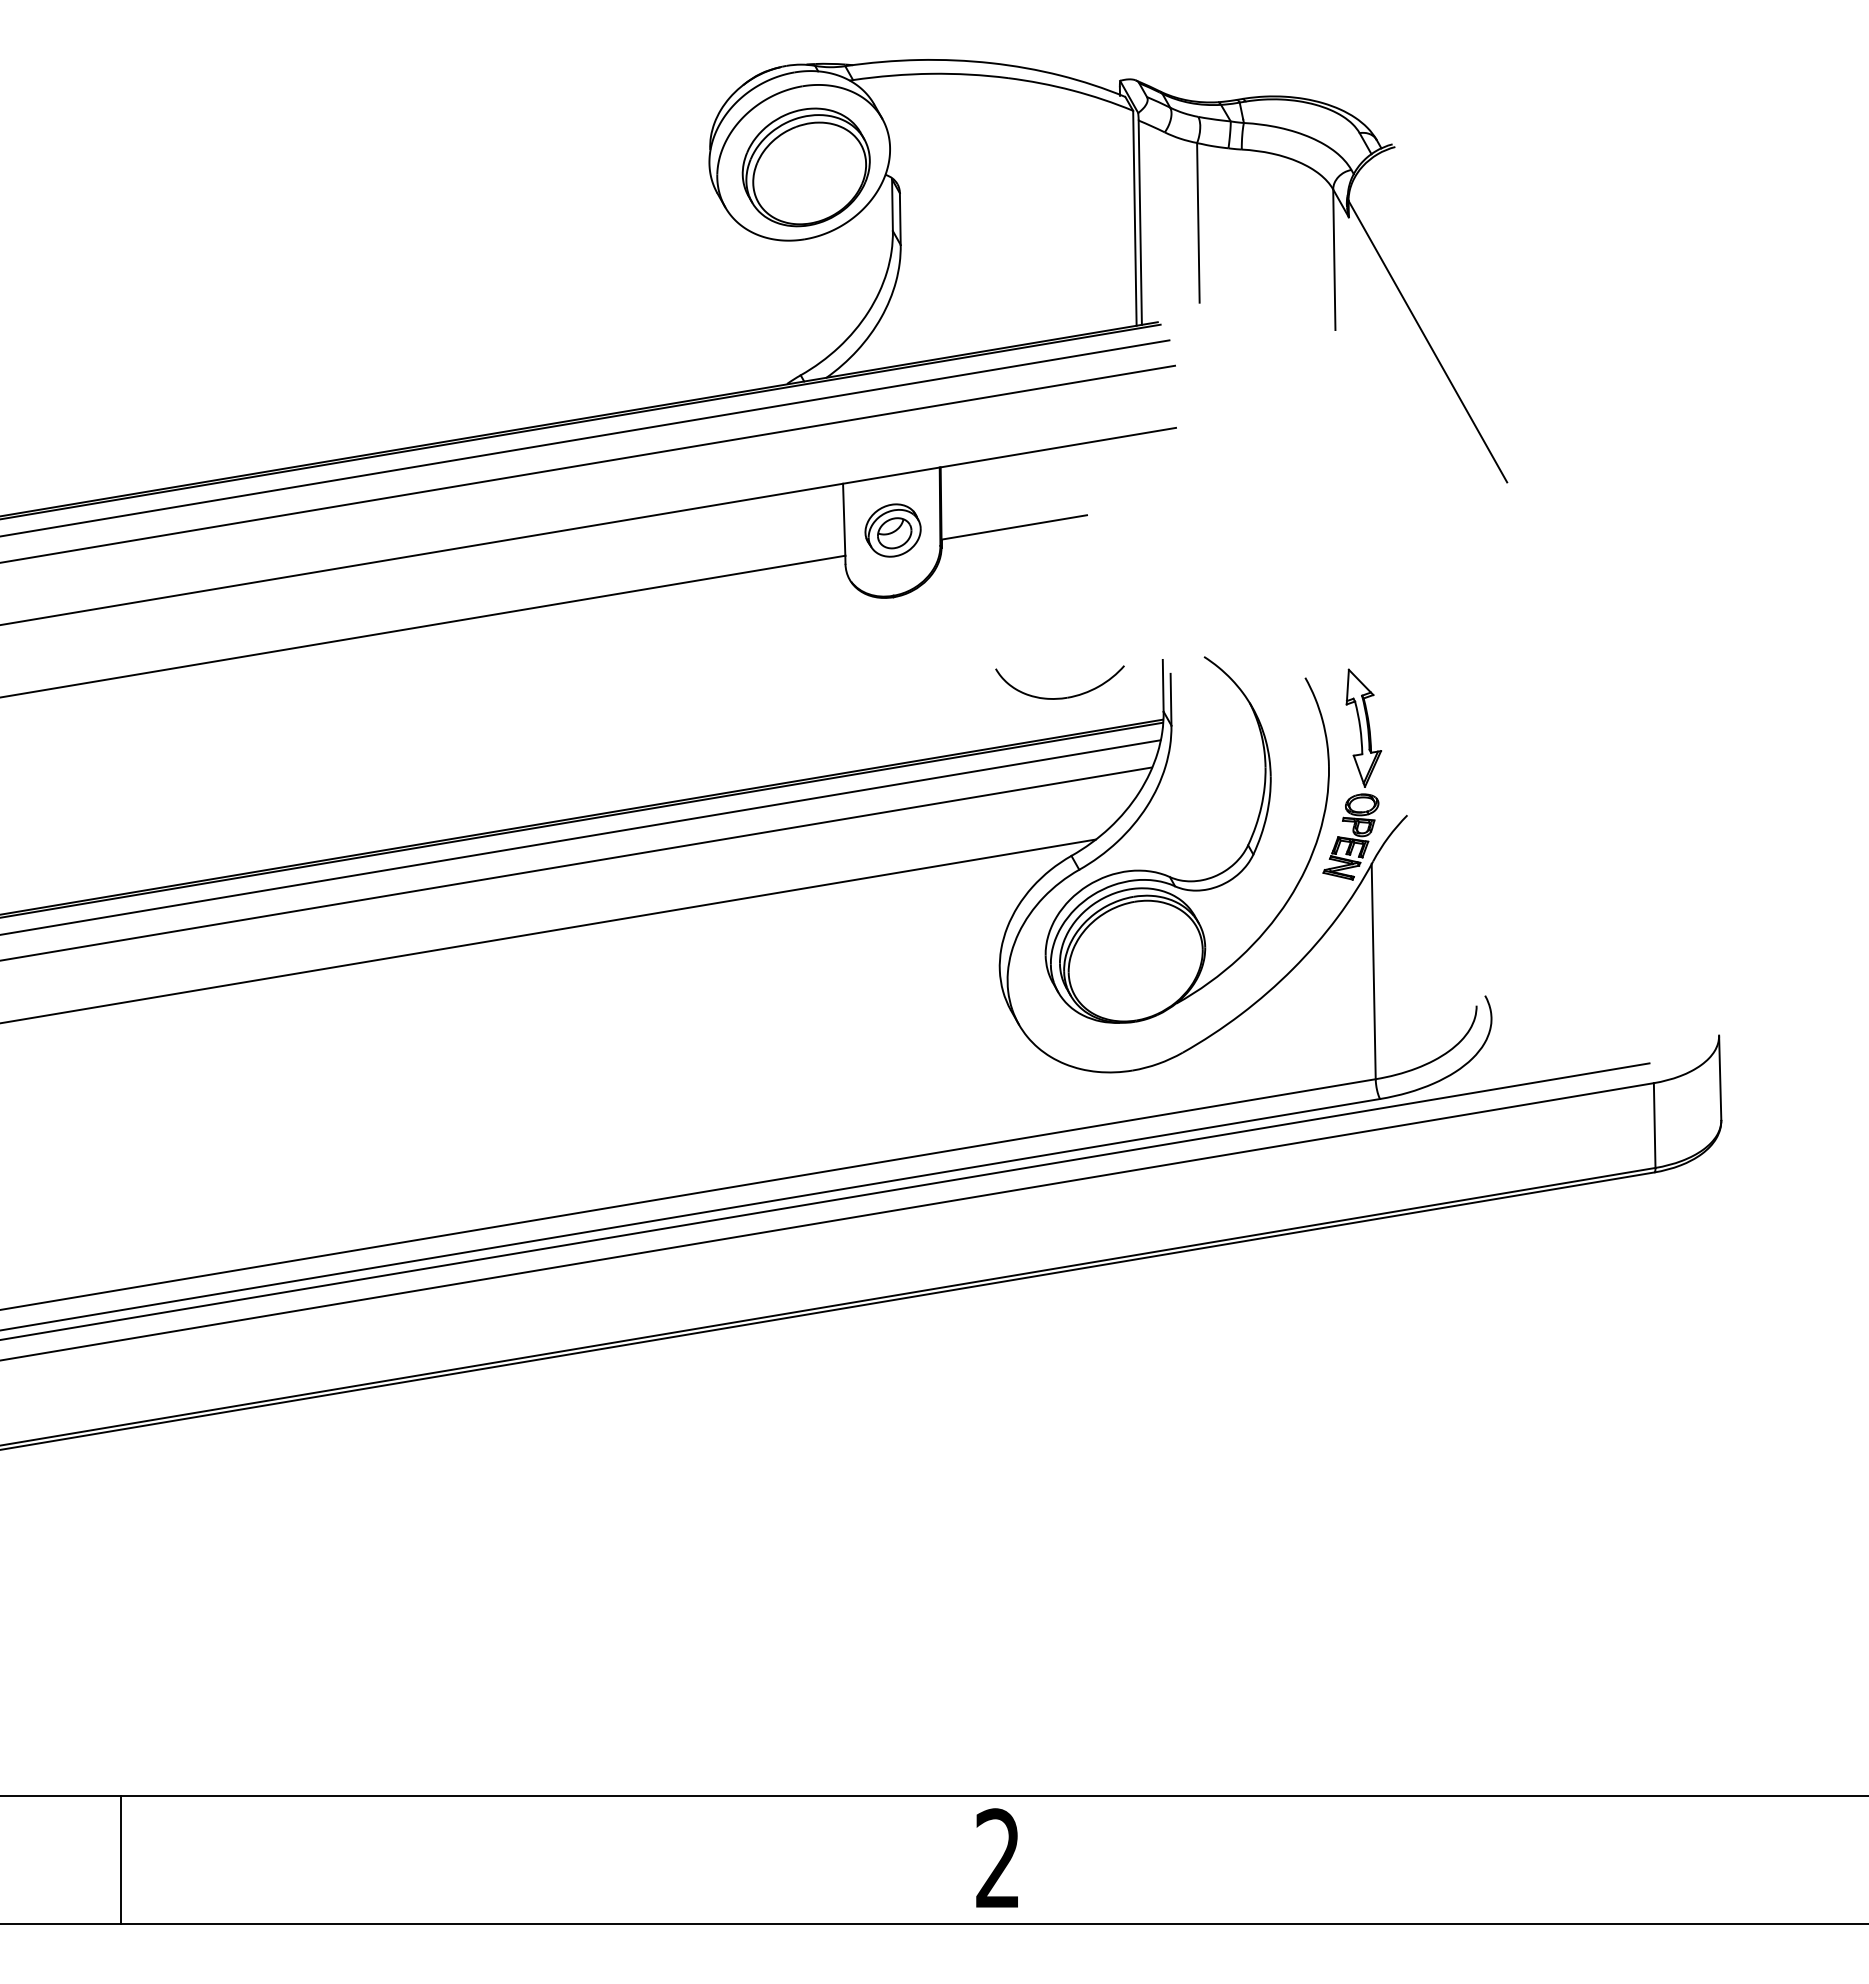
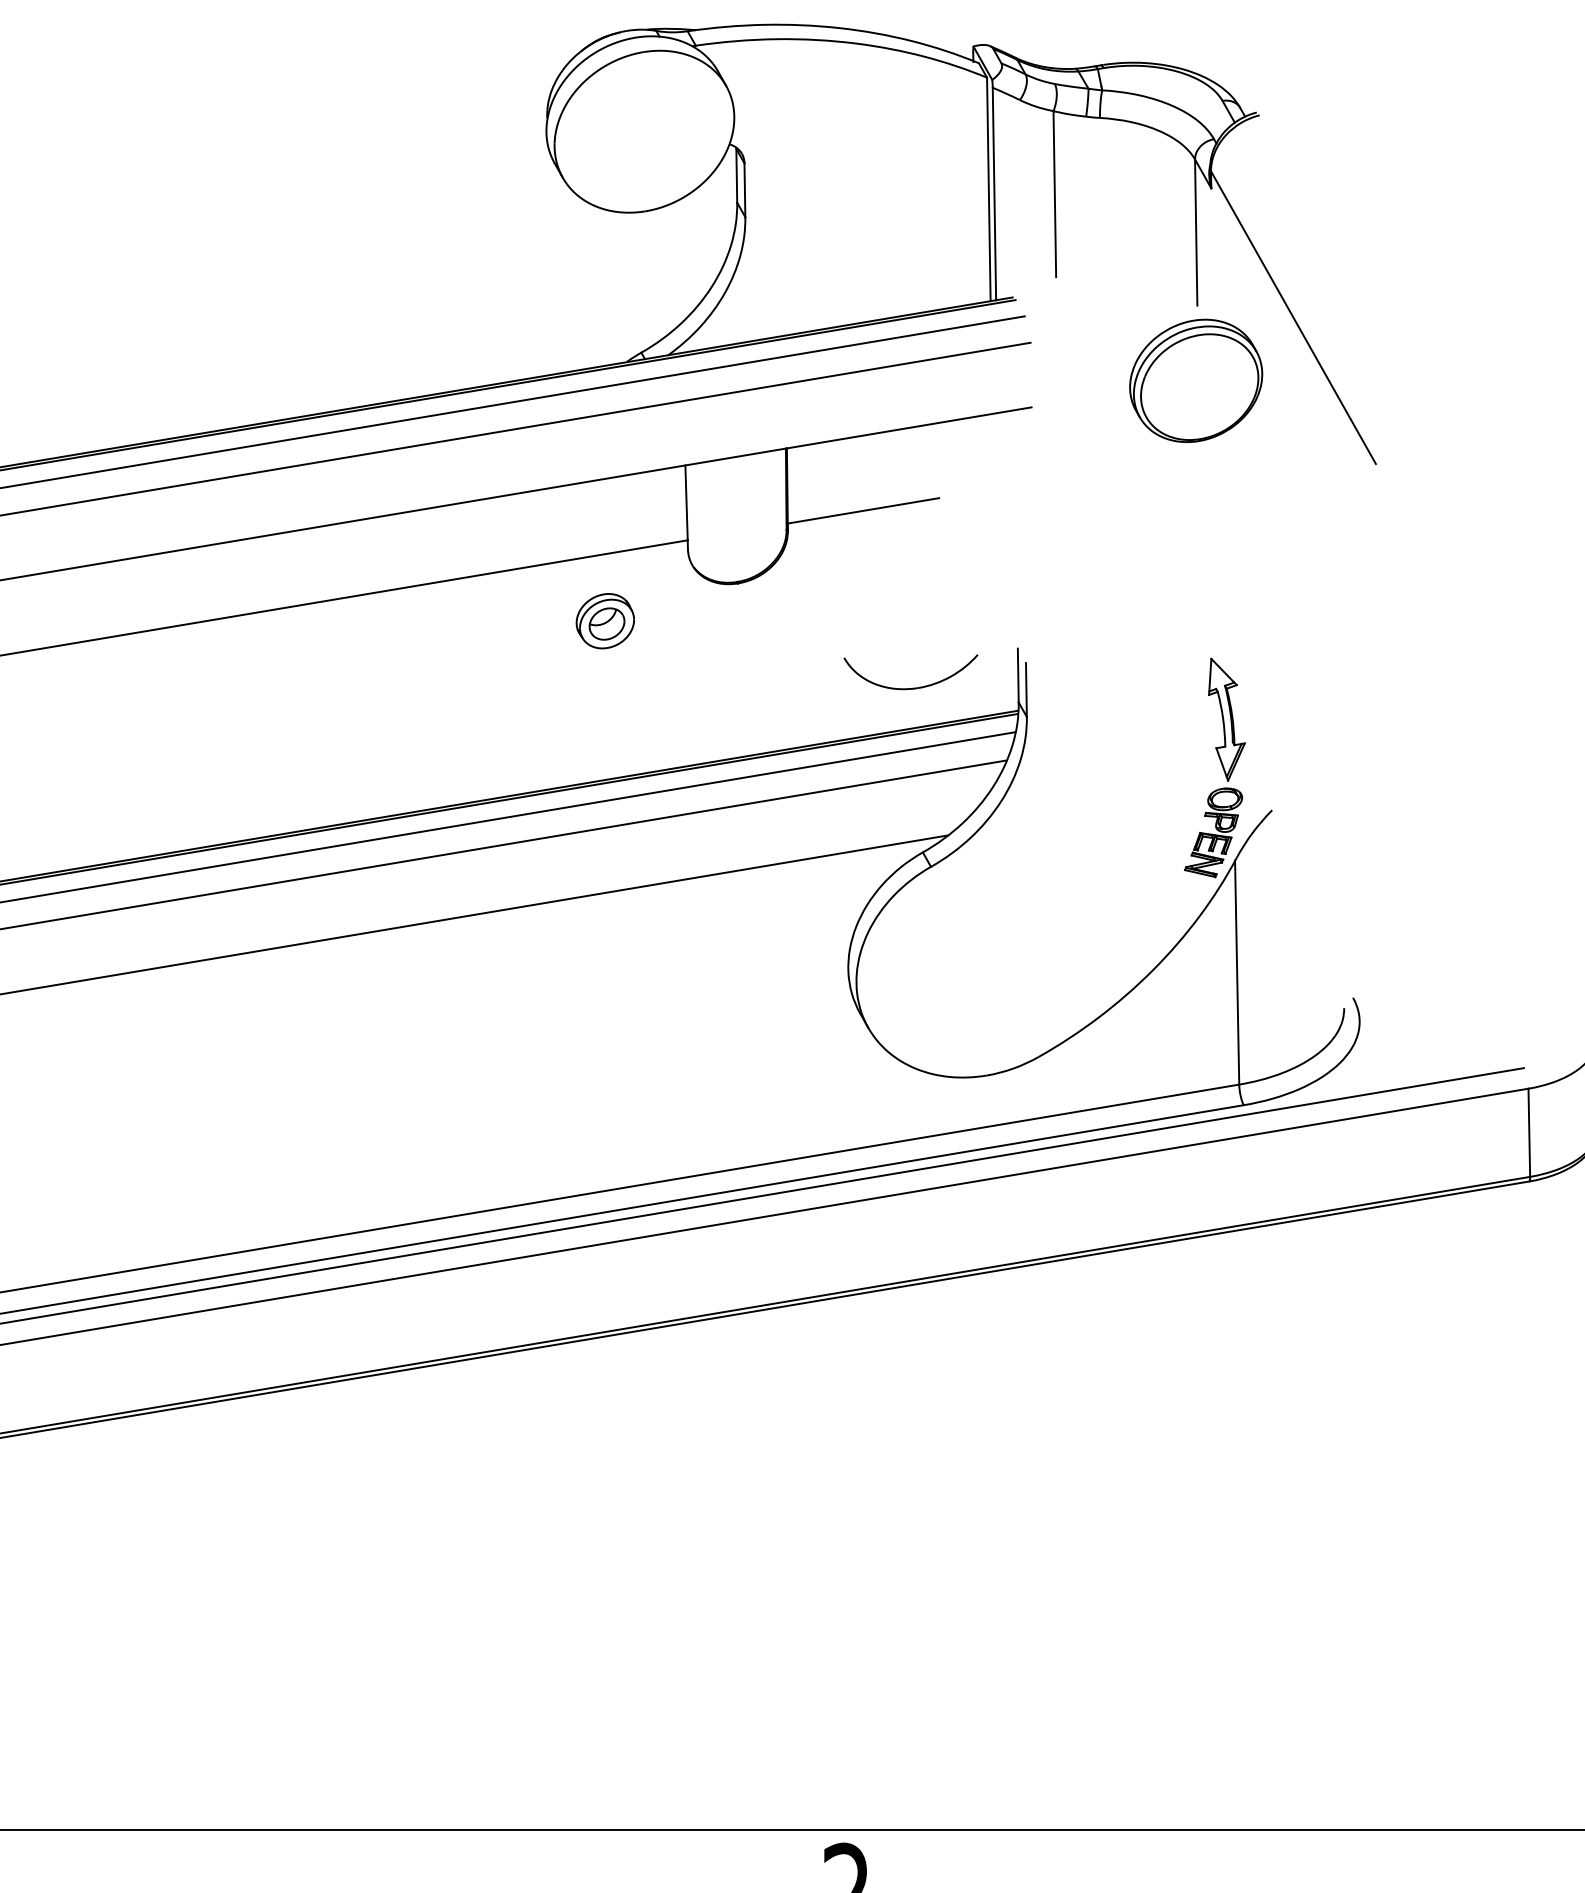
part: (805, 167) -> (1195, 380), moved
part: (892, 530) -> (604, 621), moved
part: (1169, 875) -> (1024, 872), removed

